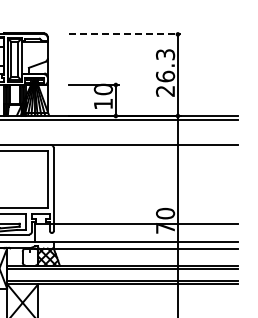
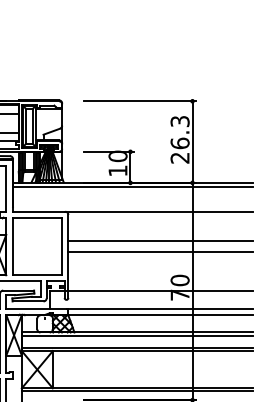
line: (124, 34) -> (139, 101), dashed -> solid
line: (145, 174) -> (160, 241), added
line: (145, 184) -> (160, 251), added

